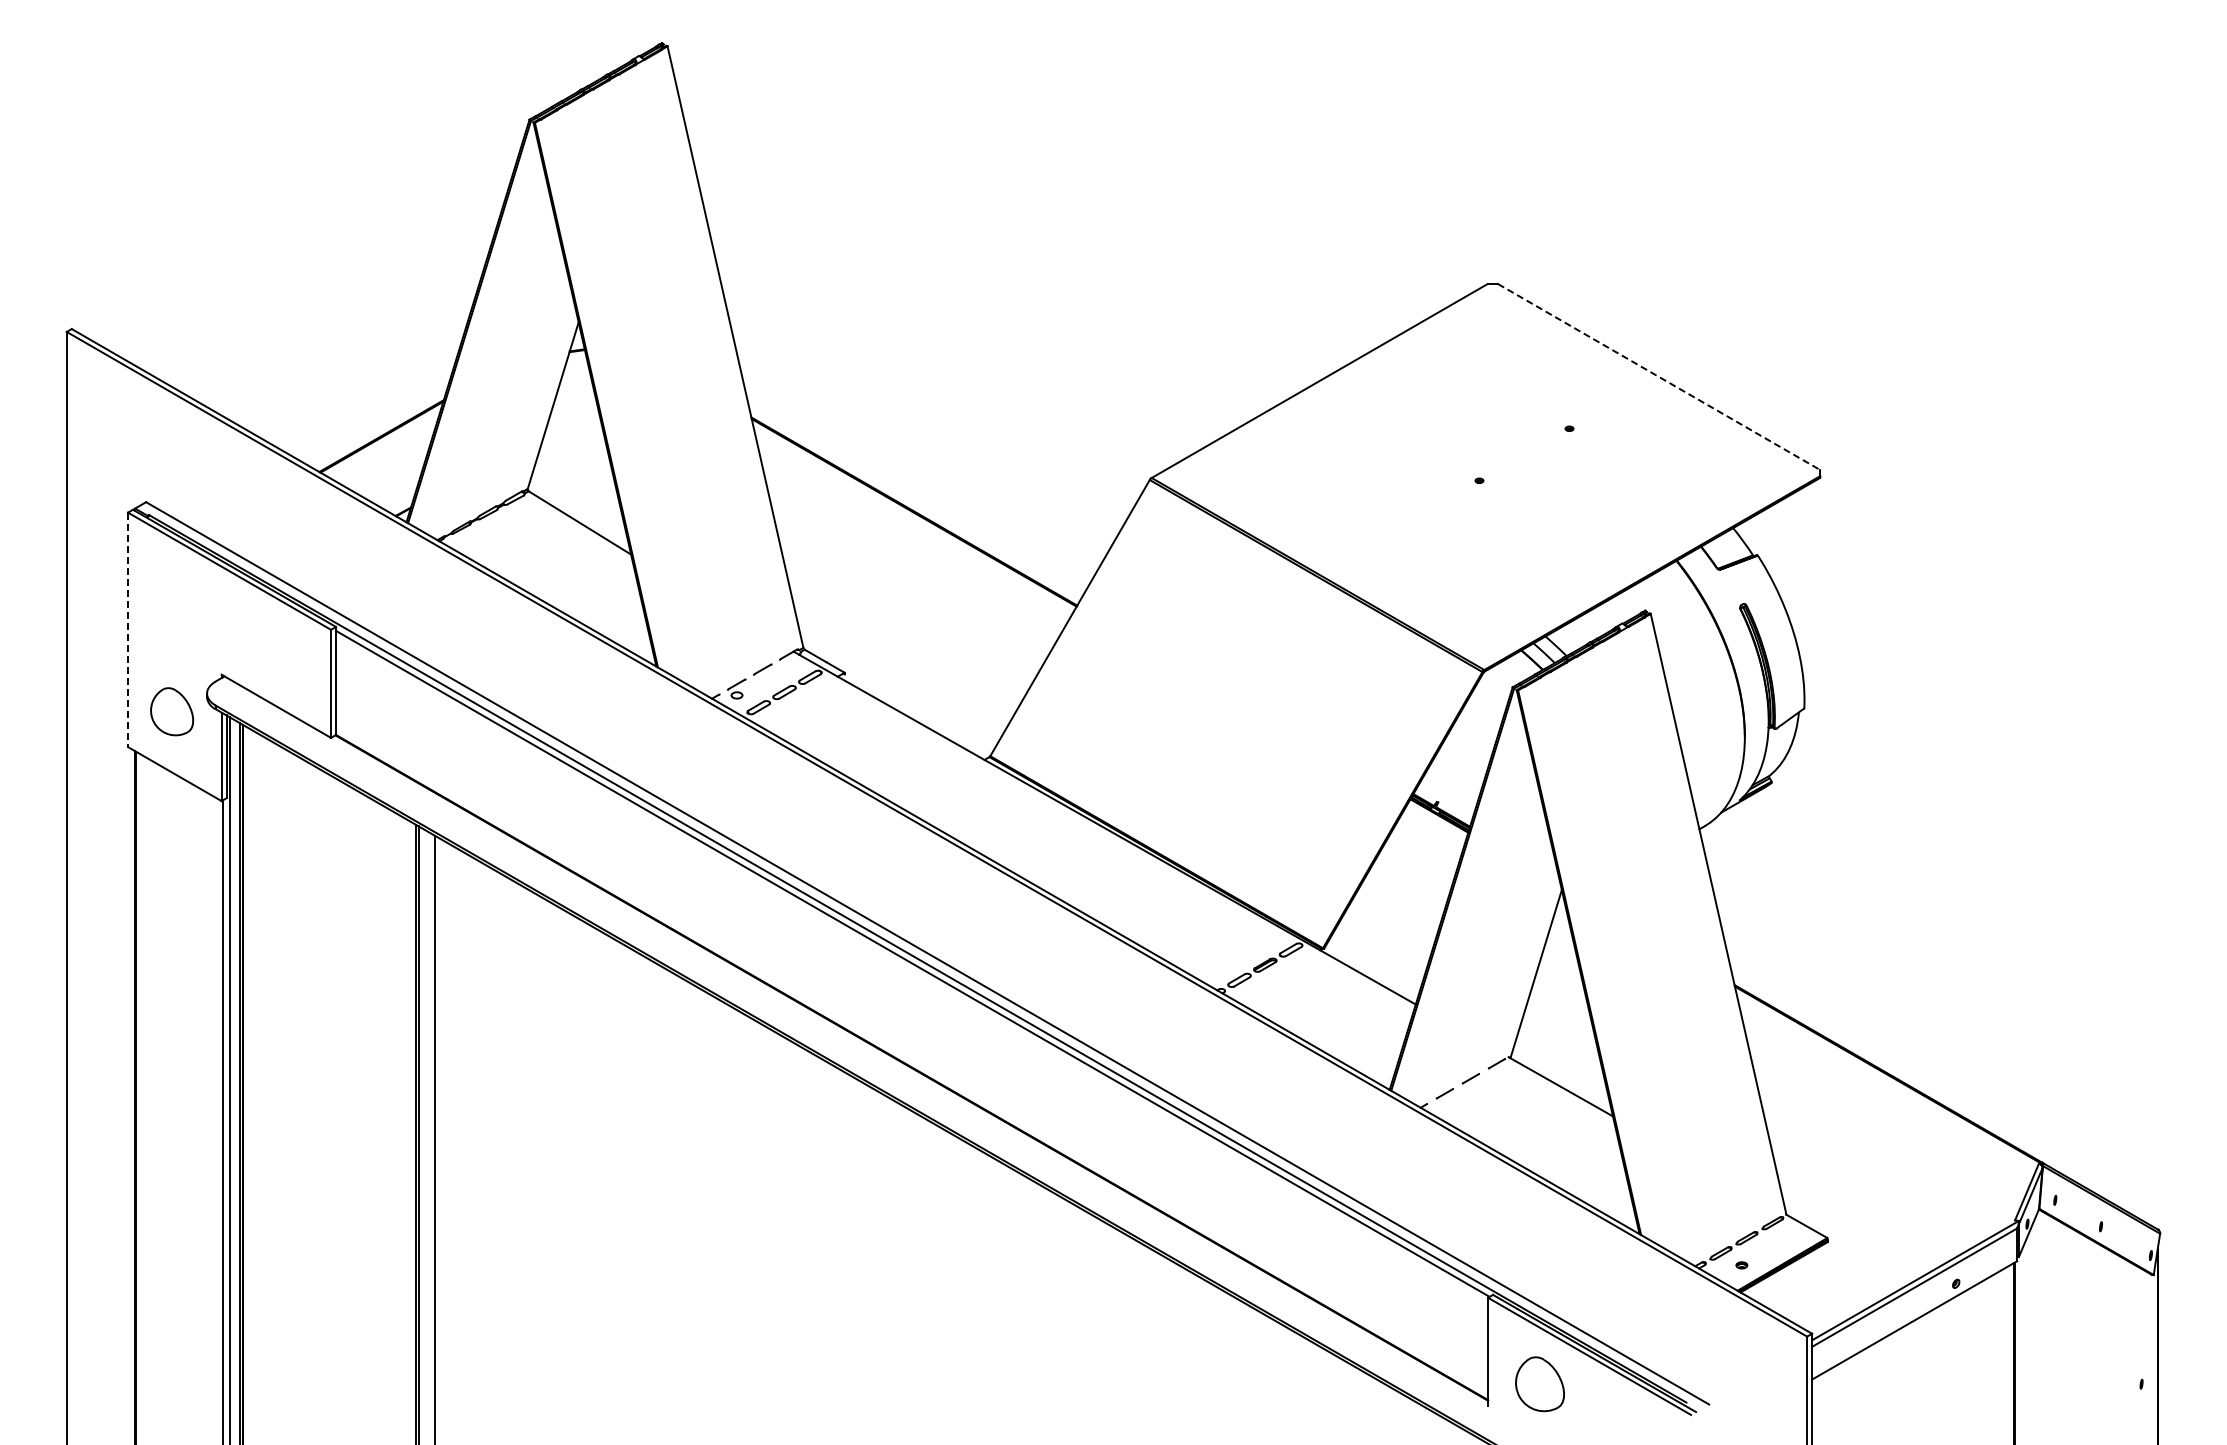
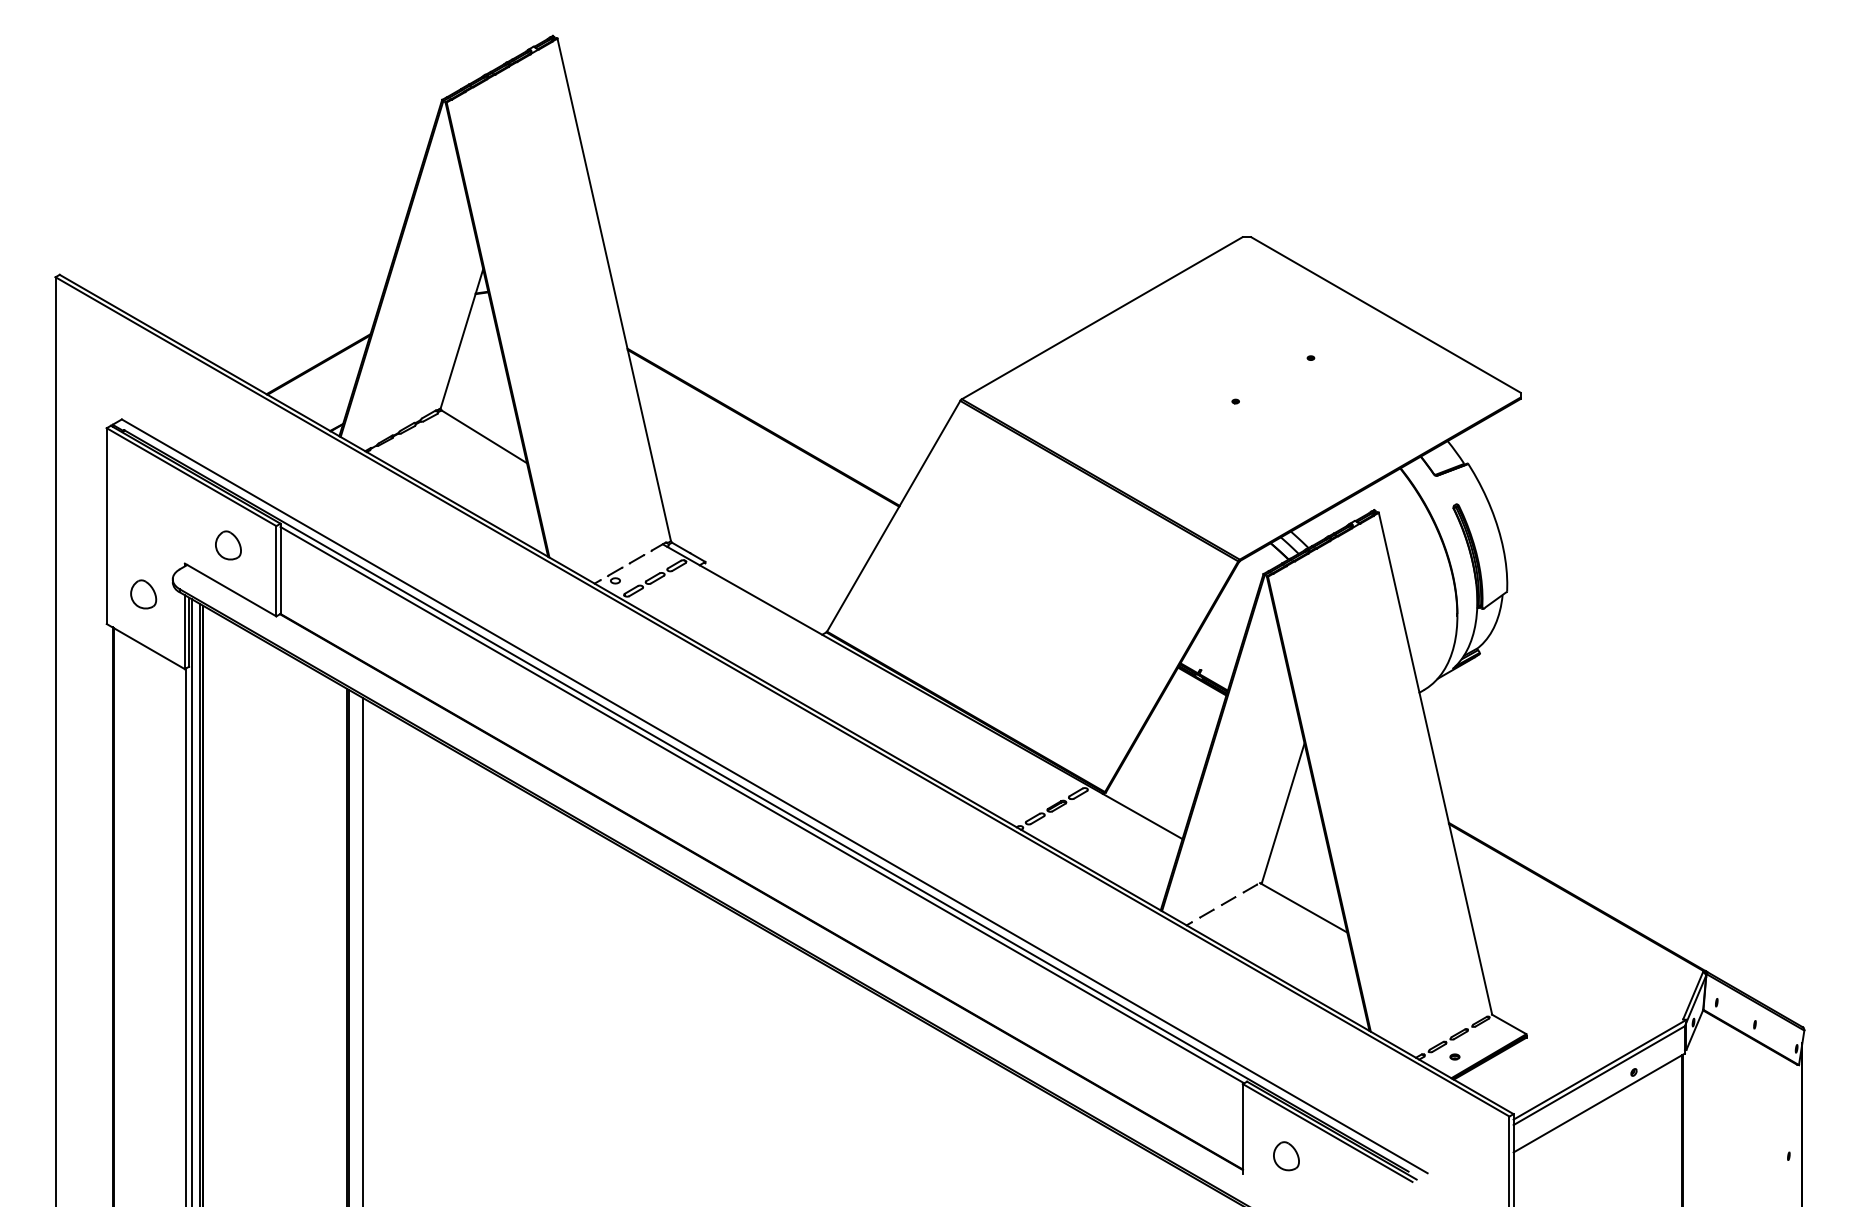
line: (1659, 377) -> (1386, 315), dashed -> solid
line: (128, 630) -> (107, 526), dashed -> solid
part: (273, 652) -> (228, 545), added
part: (172, 711) -> (143, 594), size x0.71
part: (1540, 1383) -> (1286, 1155), size x0.62

